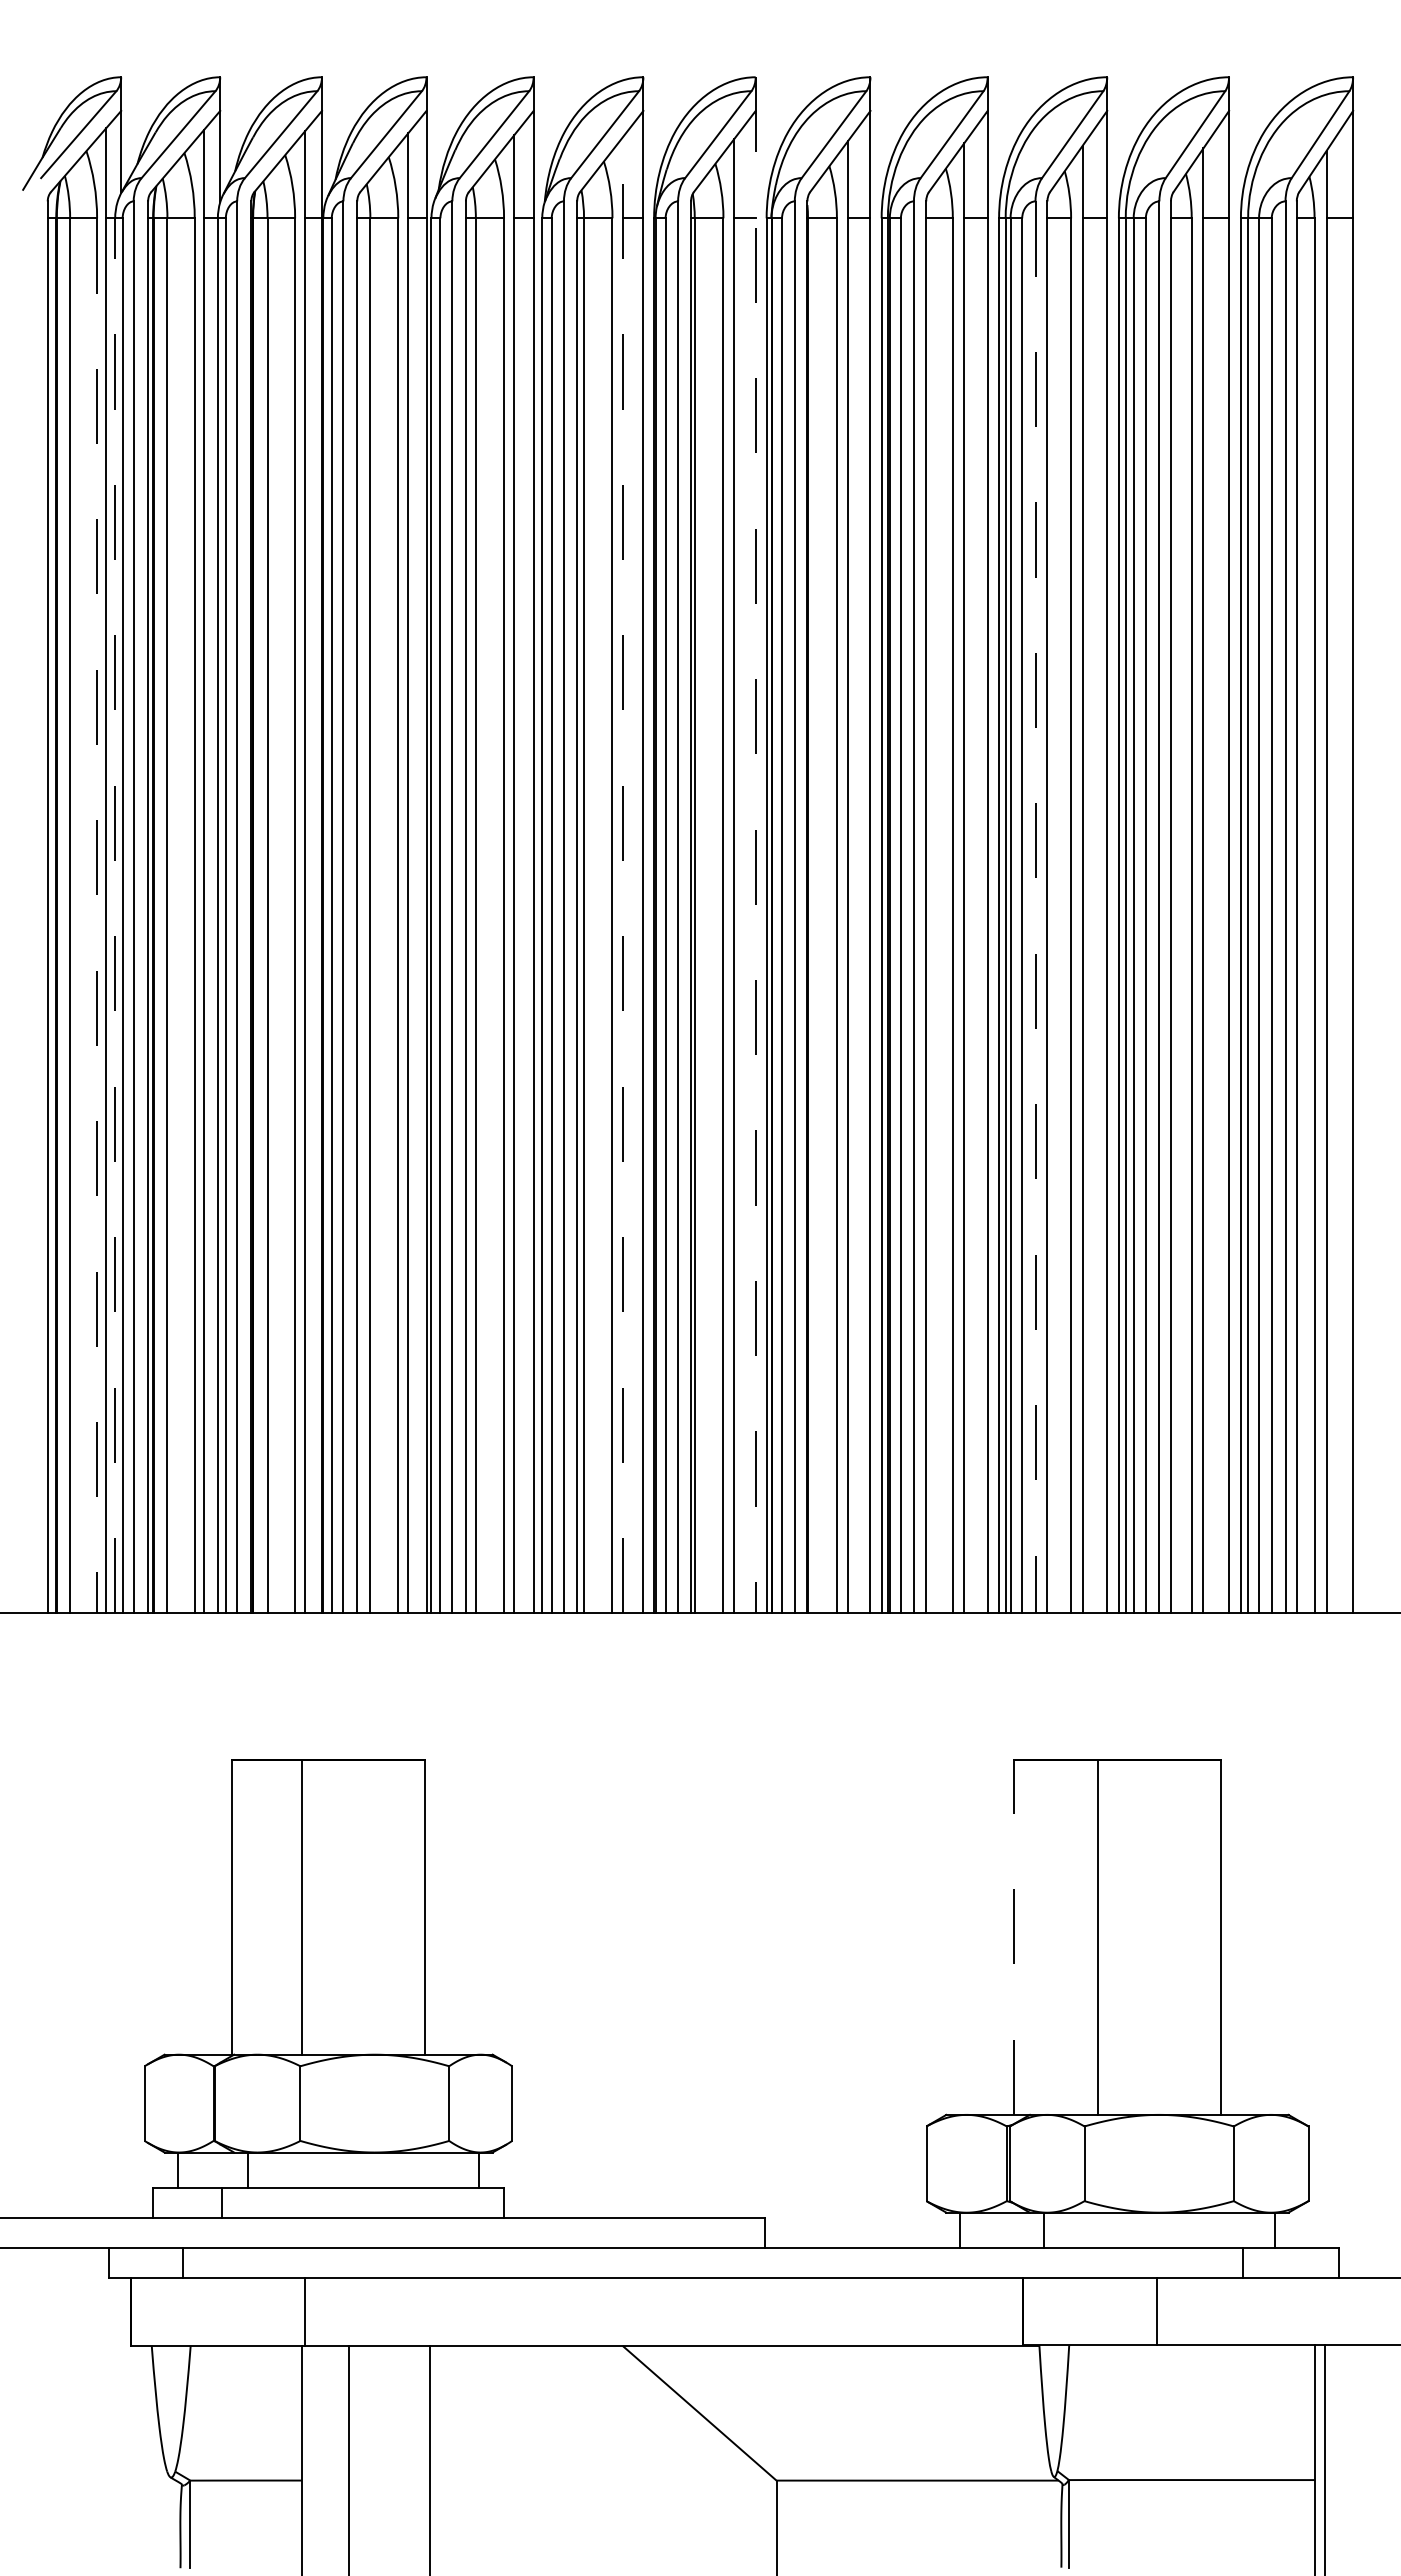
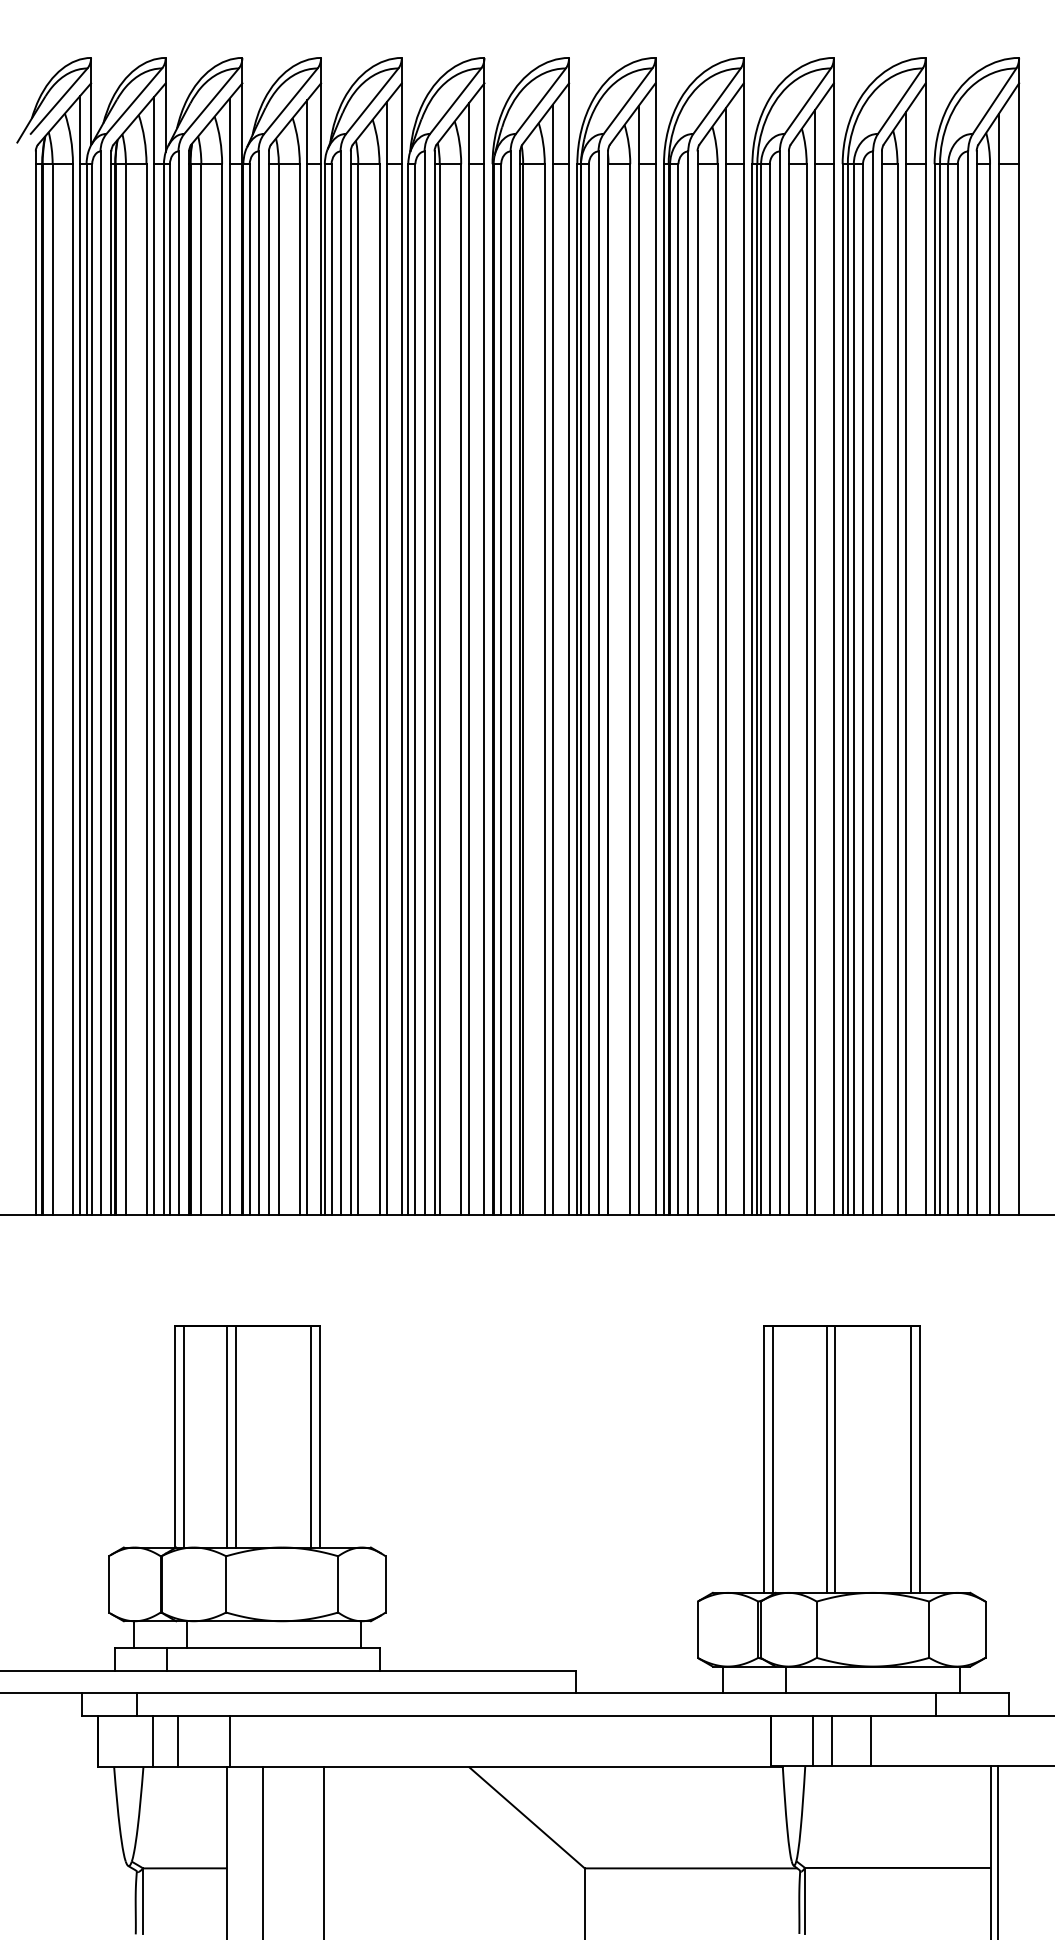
line: (755, 845) -> (568, 636), dashed -> solid
line: (623, 874) -> (469, 658), dashed -> solid
line: (1035, 907) -> (779, 683), dashed -> solid
line: (115, 915) -> (86, 689), dashed -> solid
line: (97, 916) -> (73, 690), dashed -> solid
line: (243, 1906) -> (183, 1435), added
line: (313, 1906) -> (235, 1435), added
line: (413, 1906) -> (311, 1435), added
line: (1014, 1936) -> (764, 1458), dashed -> solid
line: (1025, 1936) -> (772, 1458), added
line: (1109, 1936) -> (835, 1458), added
line: (1209, 1936) -> (910, 1458), added
line: (203, 2311) -> (153, 1741), added
line: (236, 2311) -> (177, 1741), added
line: (1079, 2311) -> (813, 1741), added
line: (1104, 2311) -> (831, 1741), added

